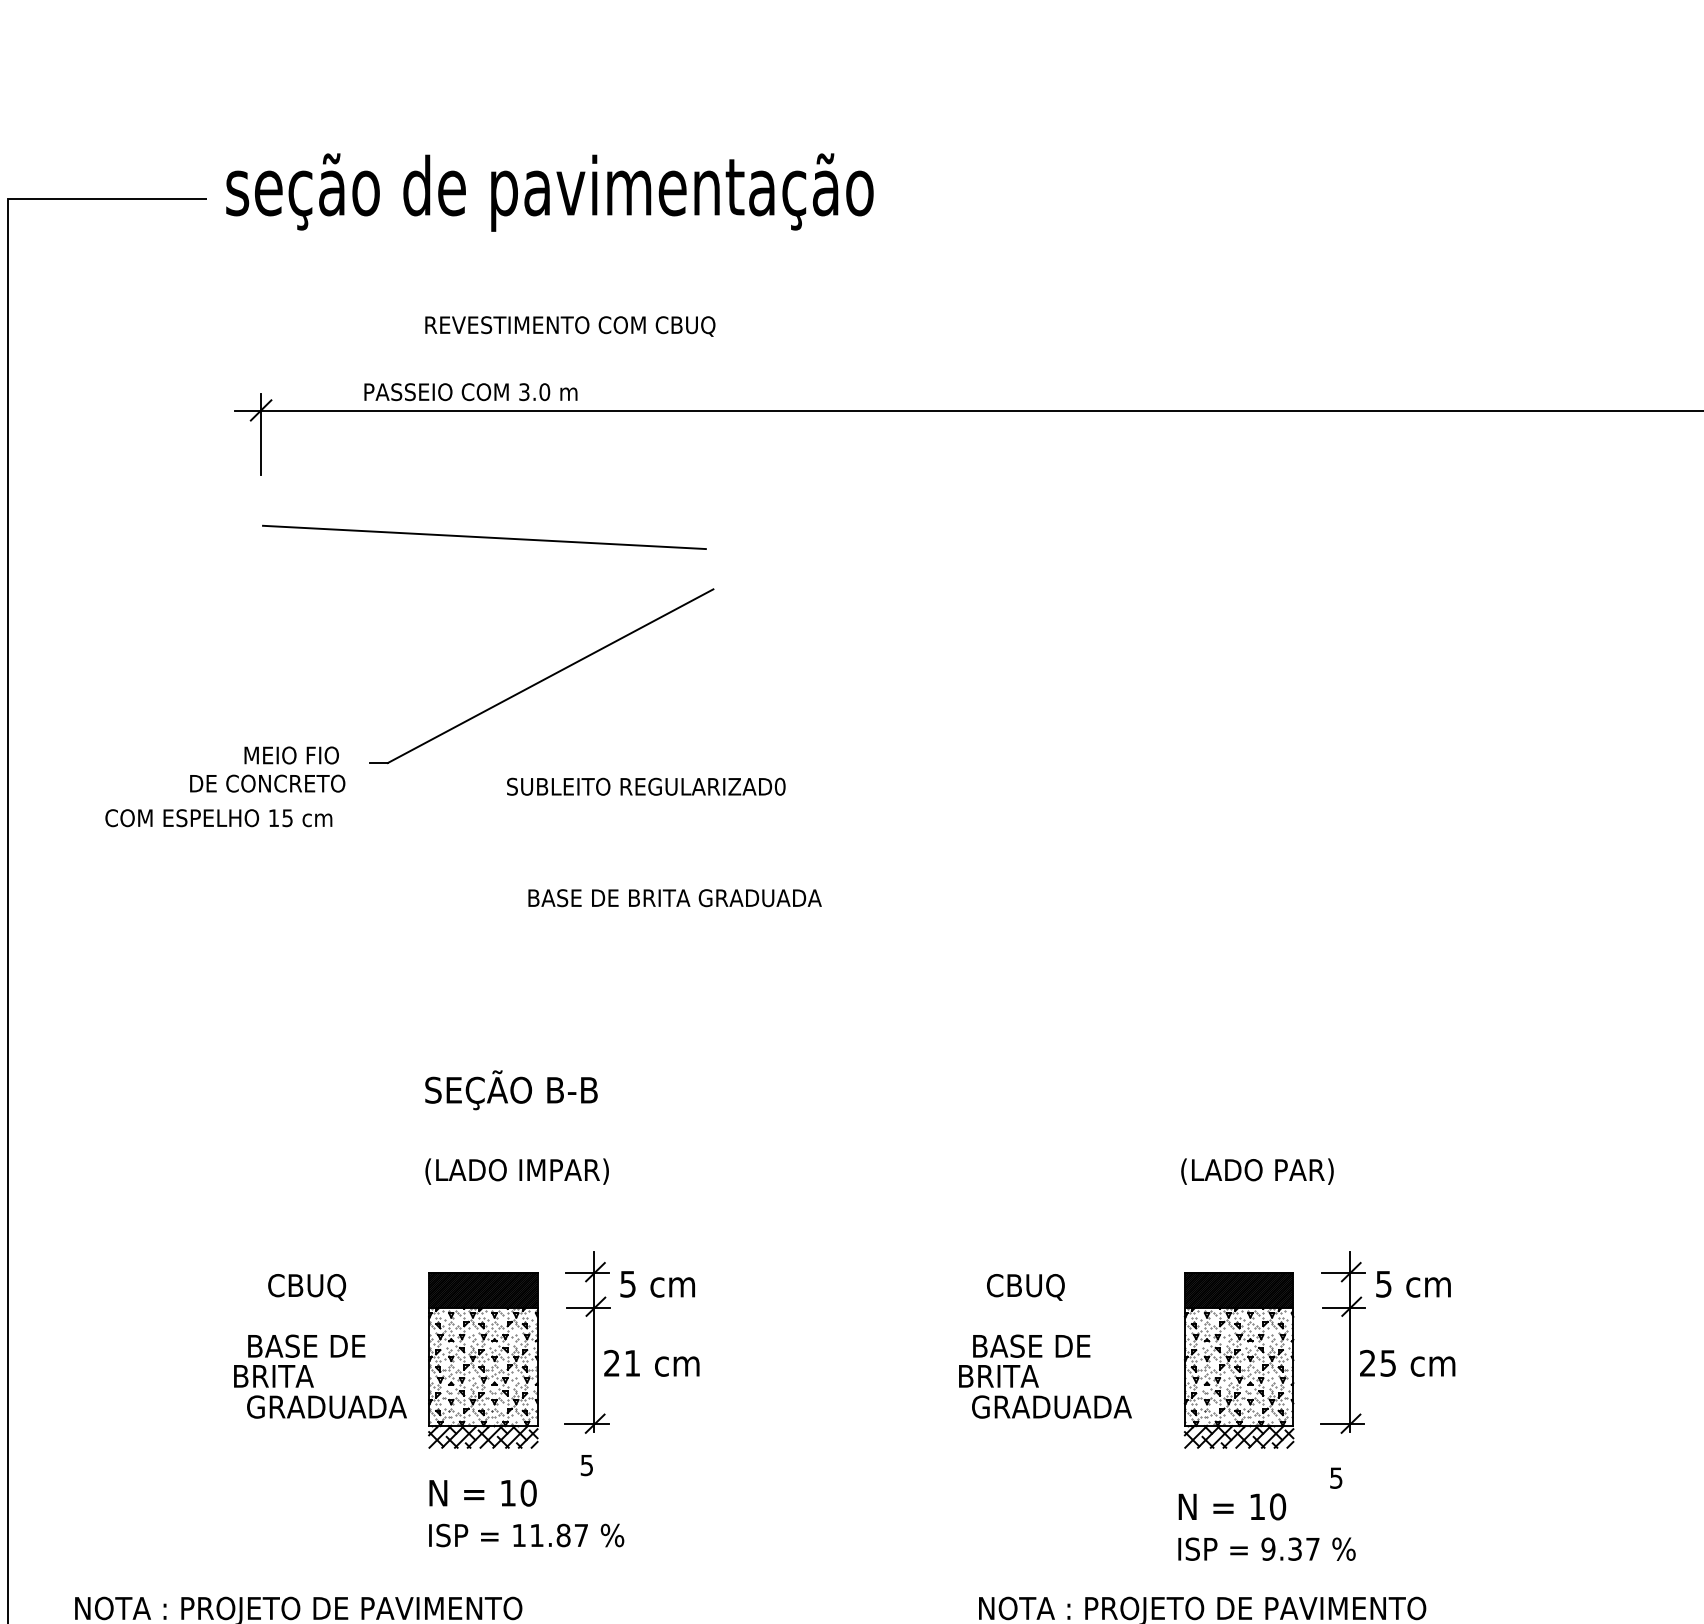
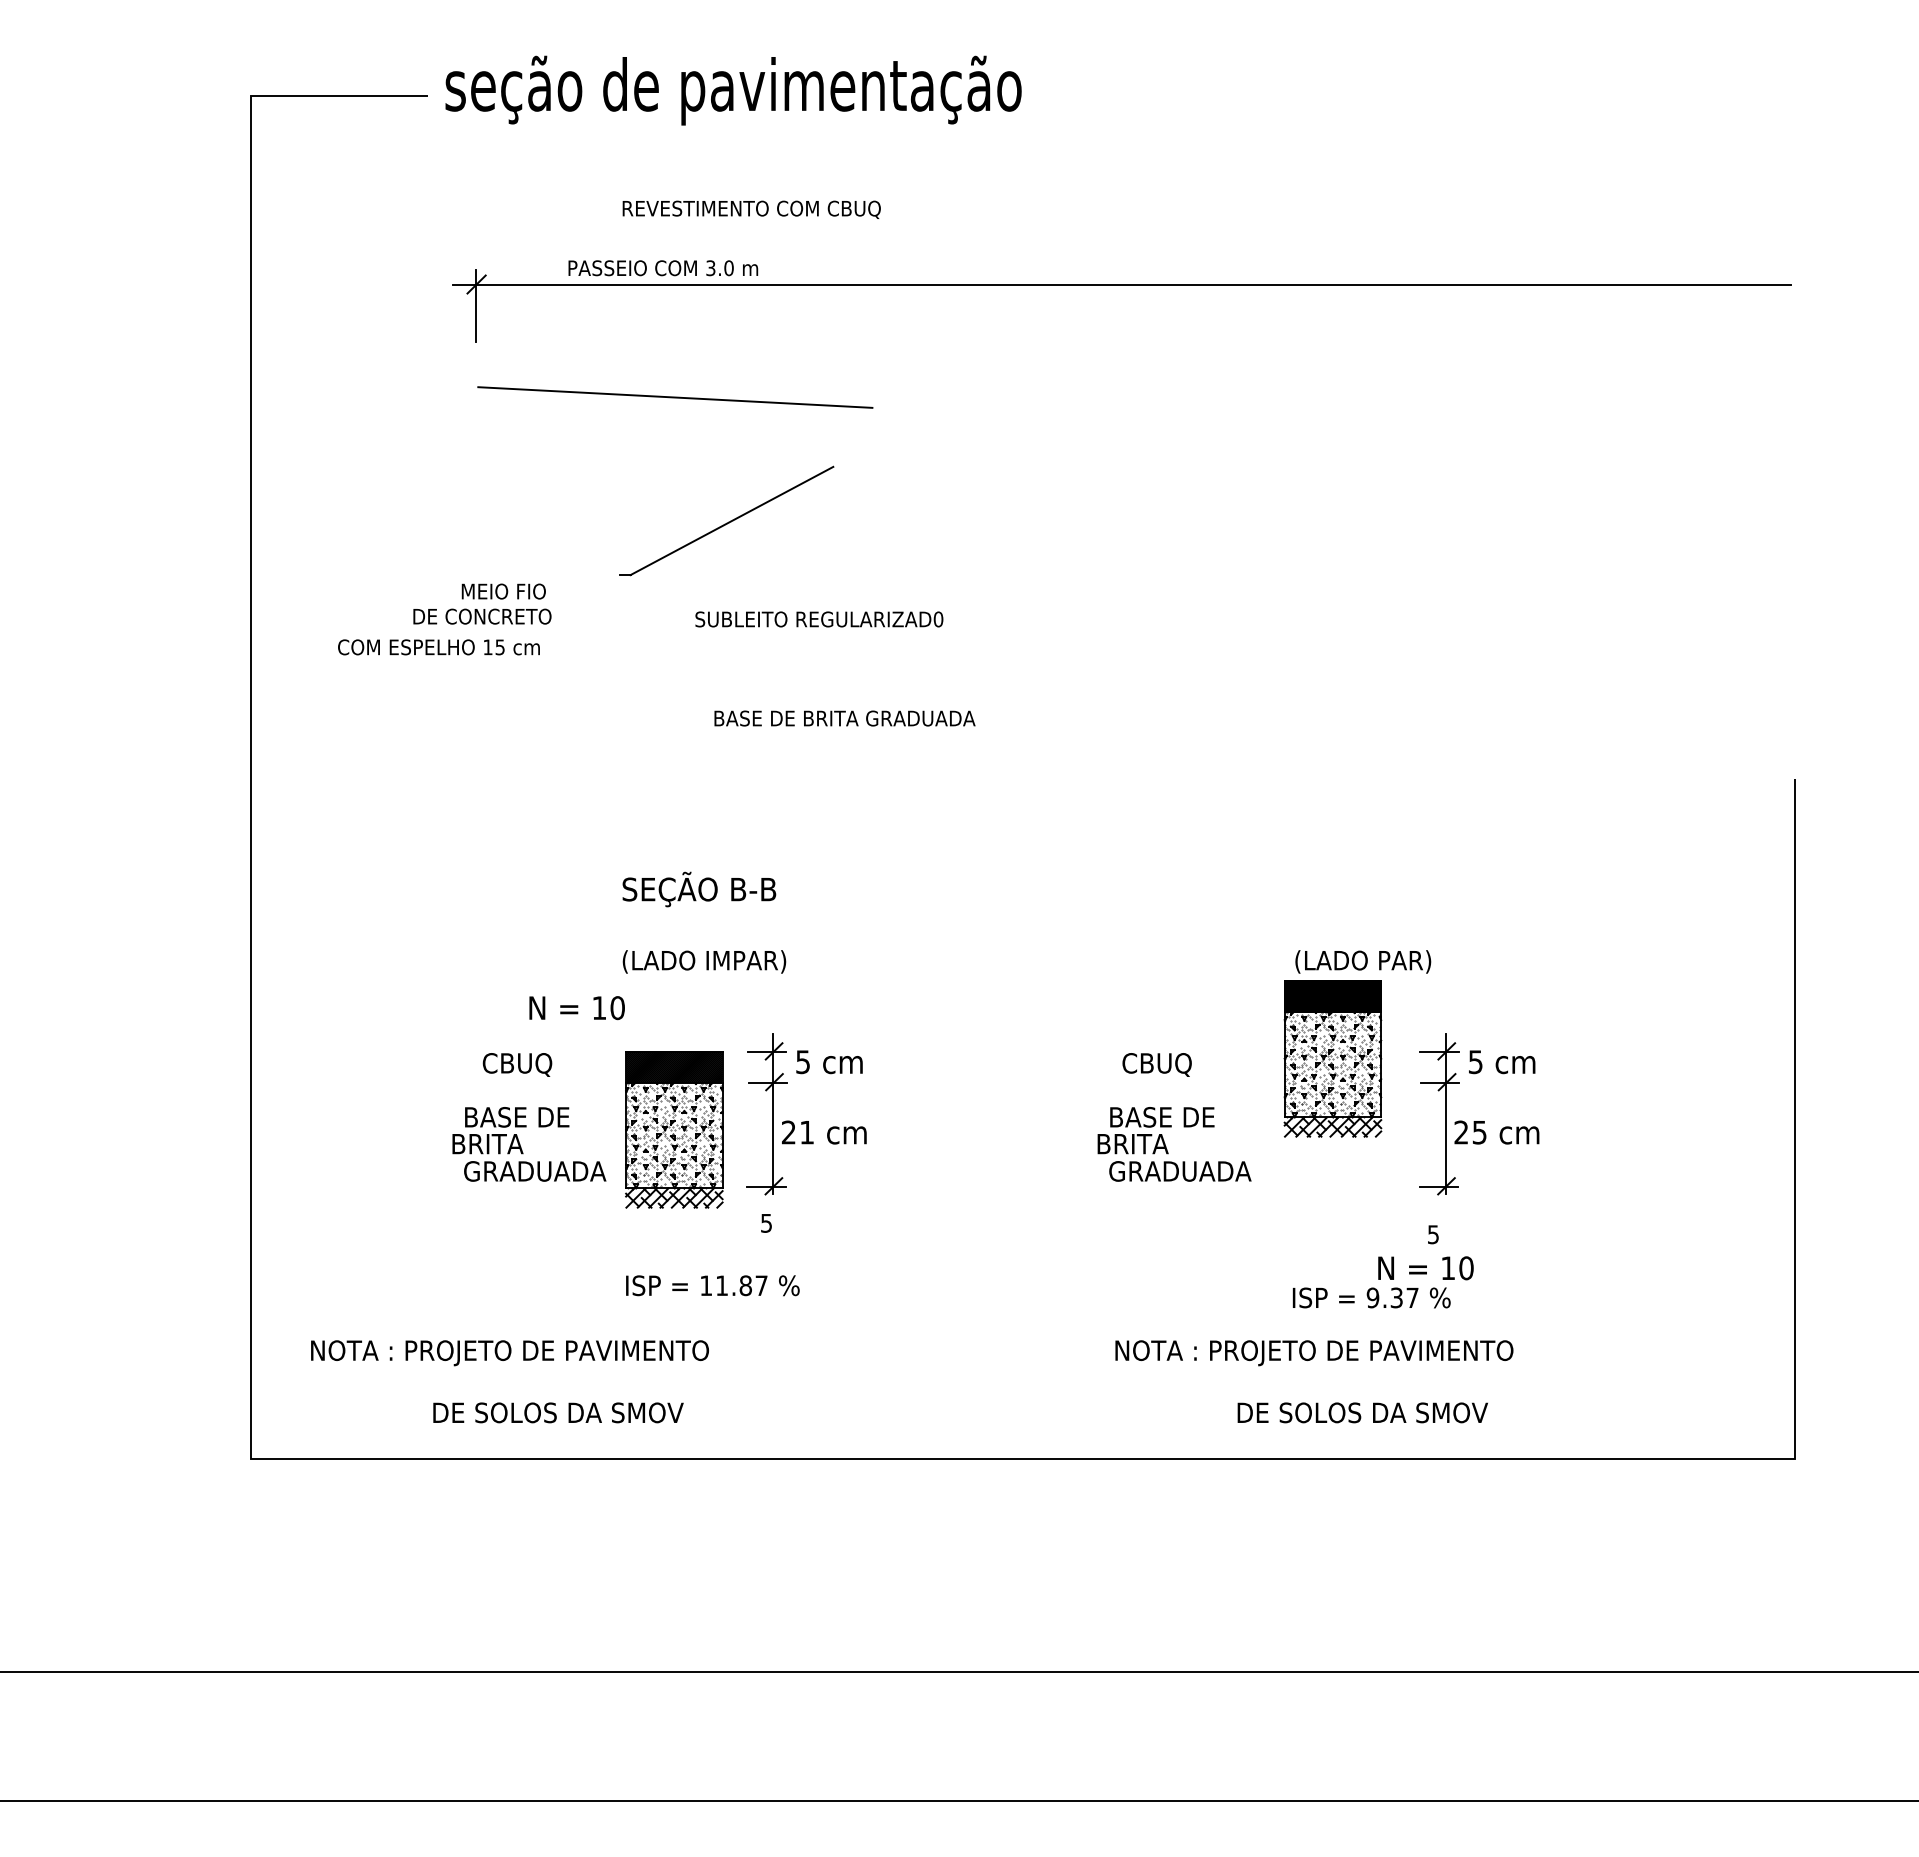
part: (541, 675) -> (726, 520), size x0.7
part: (1238, 1359) -> (1332, 1058), moved
text: (482, 1493) -> (576, 1008), moved
text: (1231, 1507) -> (1425, 1268), moved

